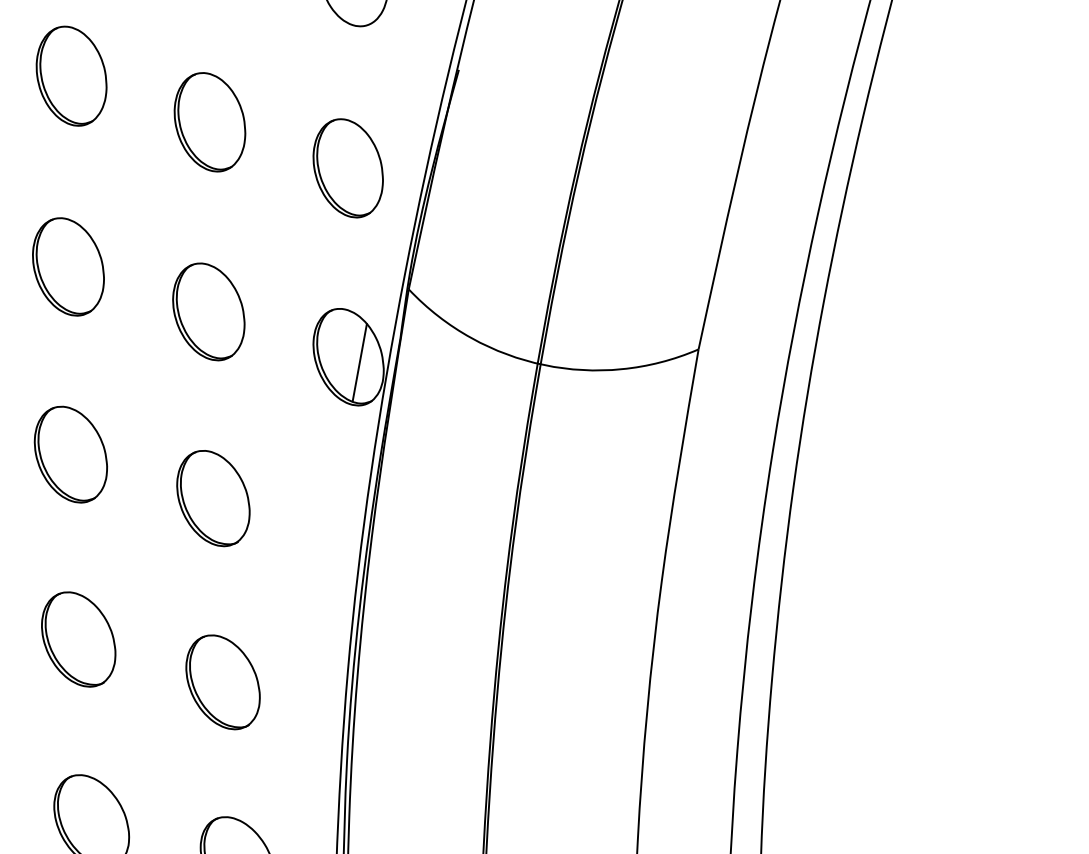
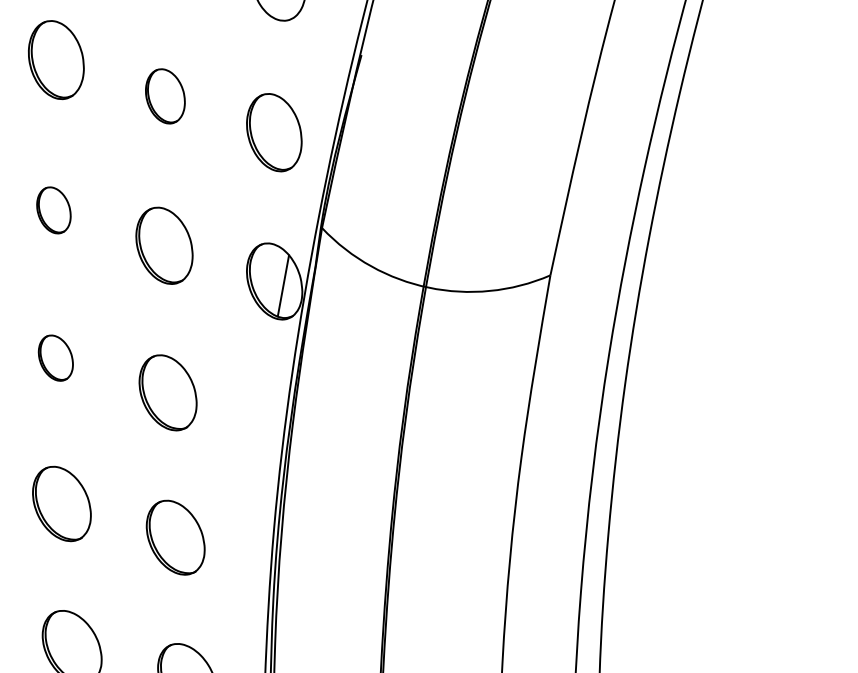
part: (210, 122) -> (165, 96), size x0.7
part: (67, 267) -> (53, 210), size x0.6
part: (70, 453) -> (55, 357), size x0.6

